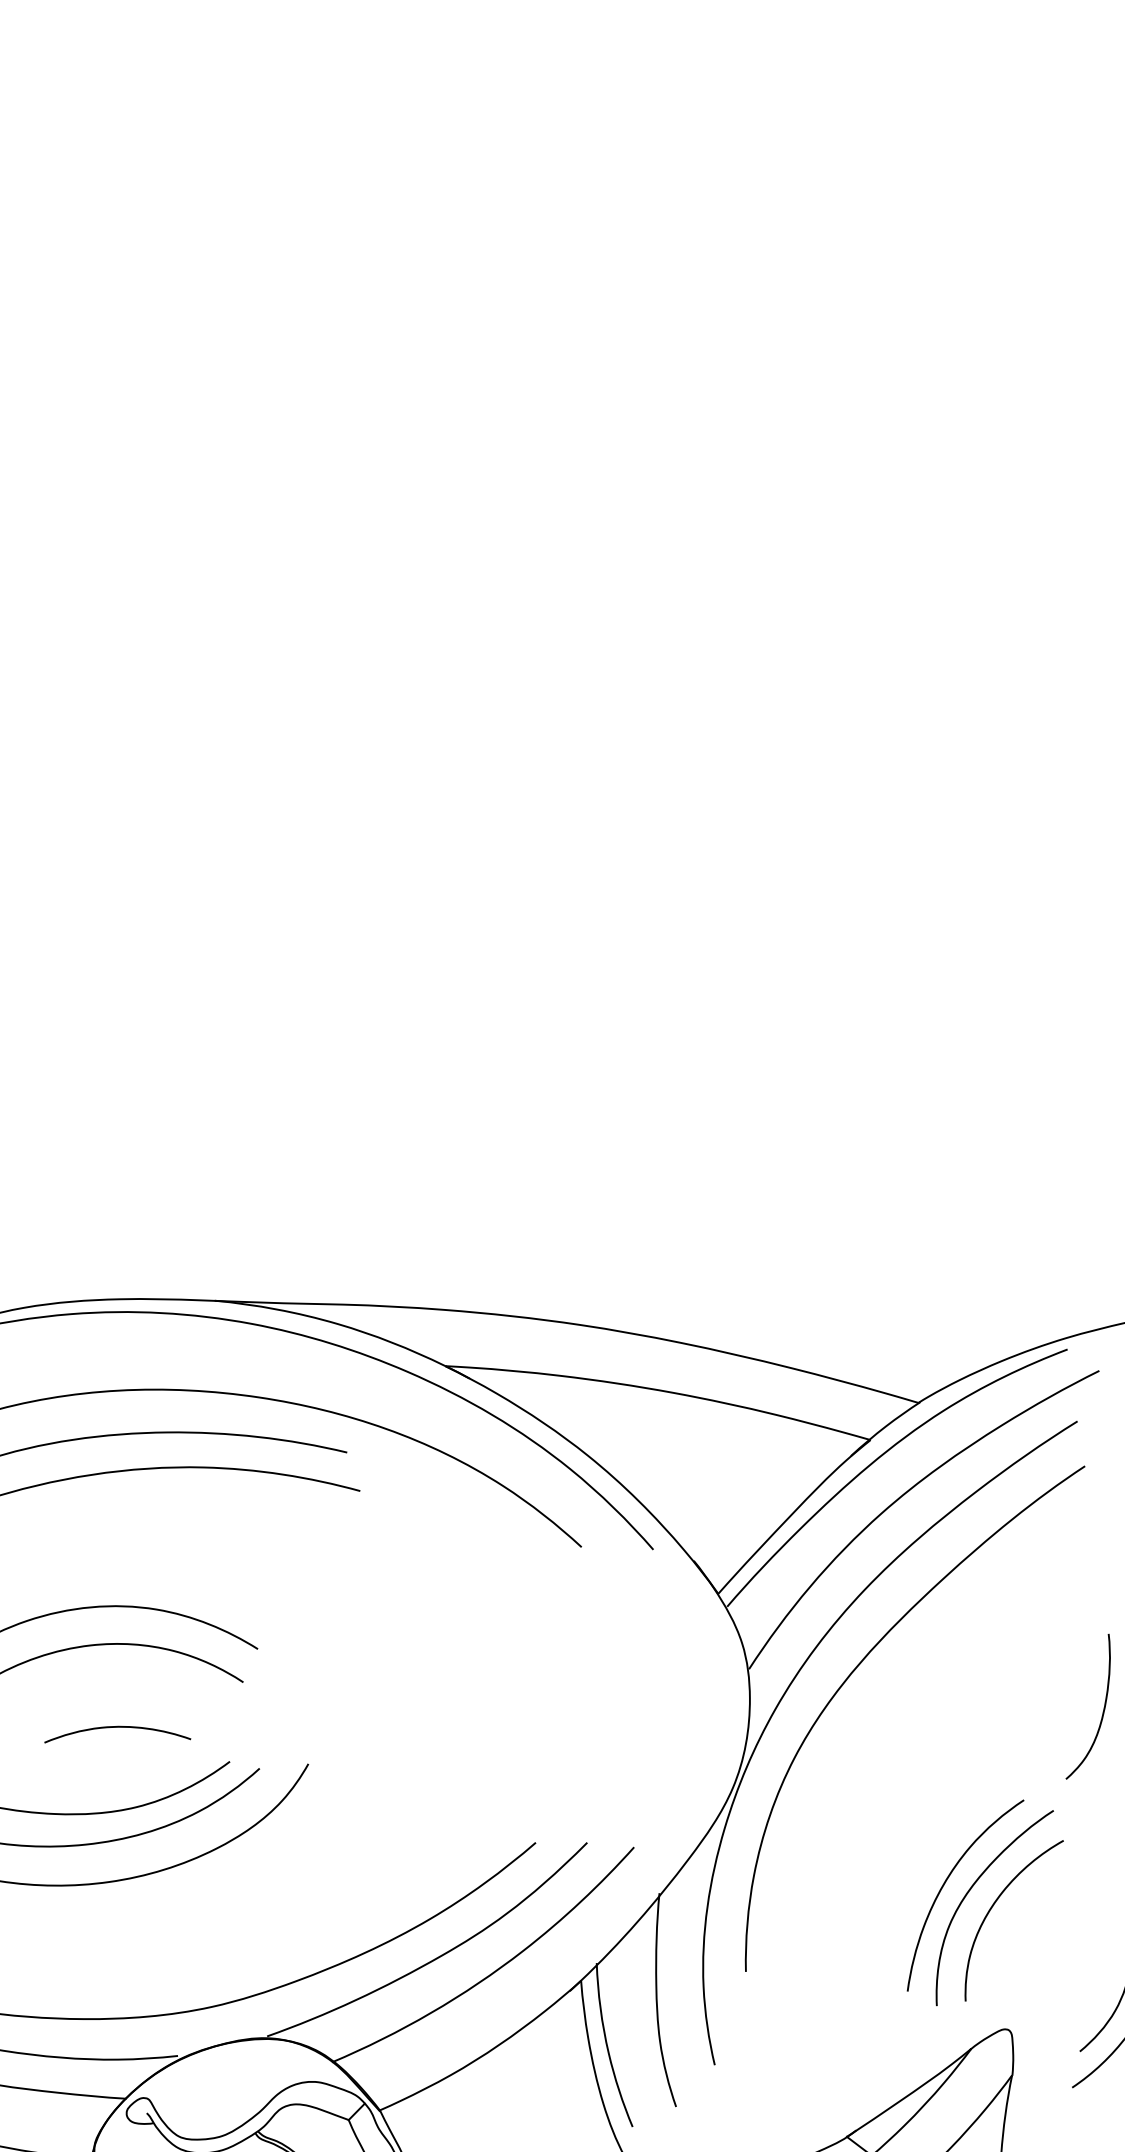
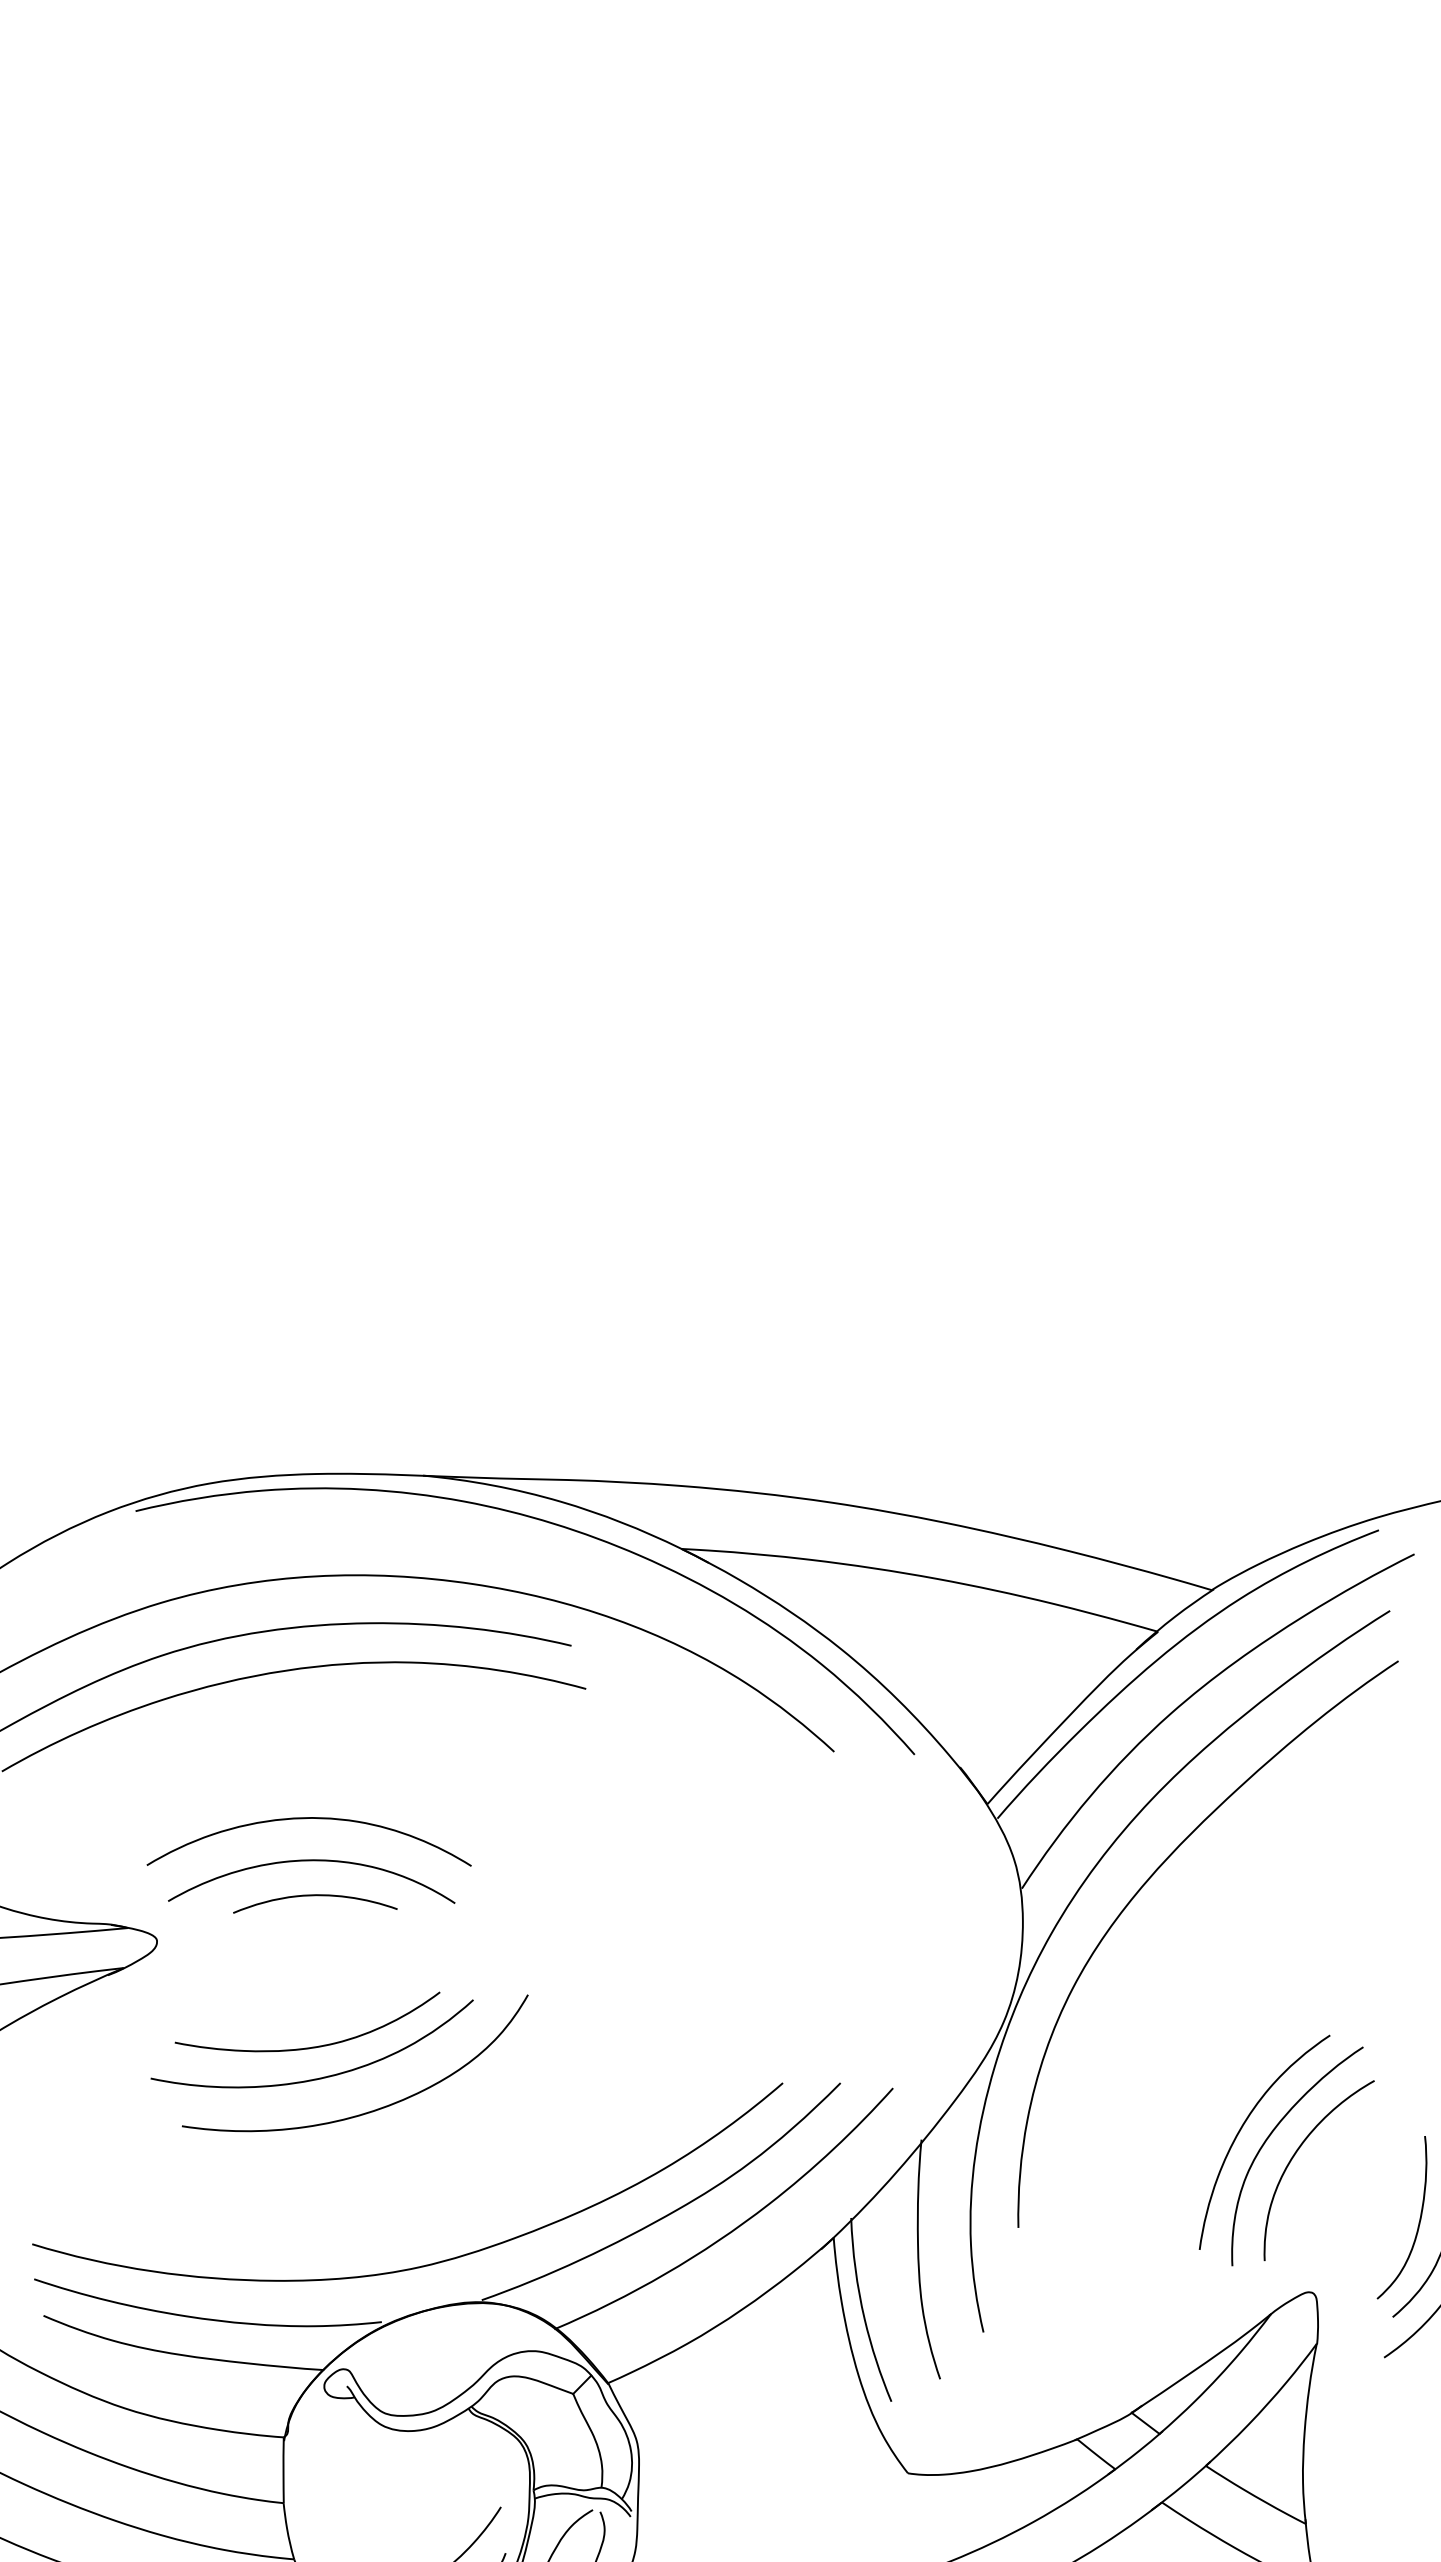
curve: (1102, 1711) -> (1418, 2222), moved
curve: (117, 1727) -> (315, 1896), moved

